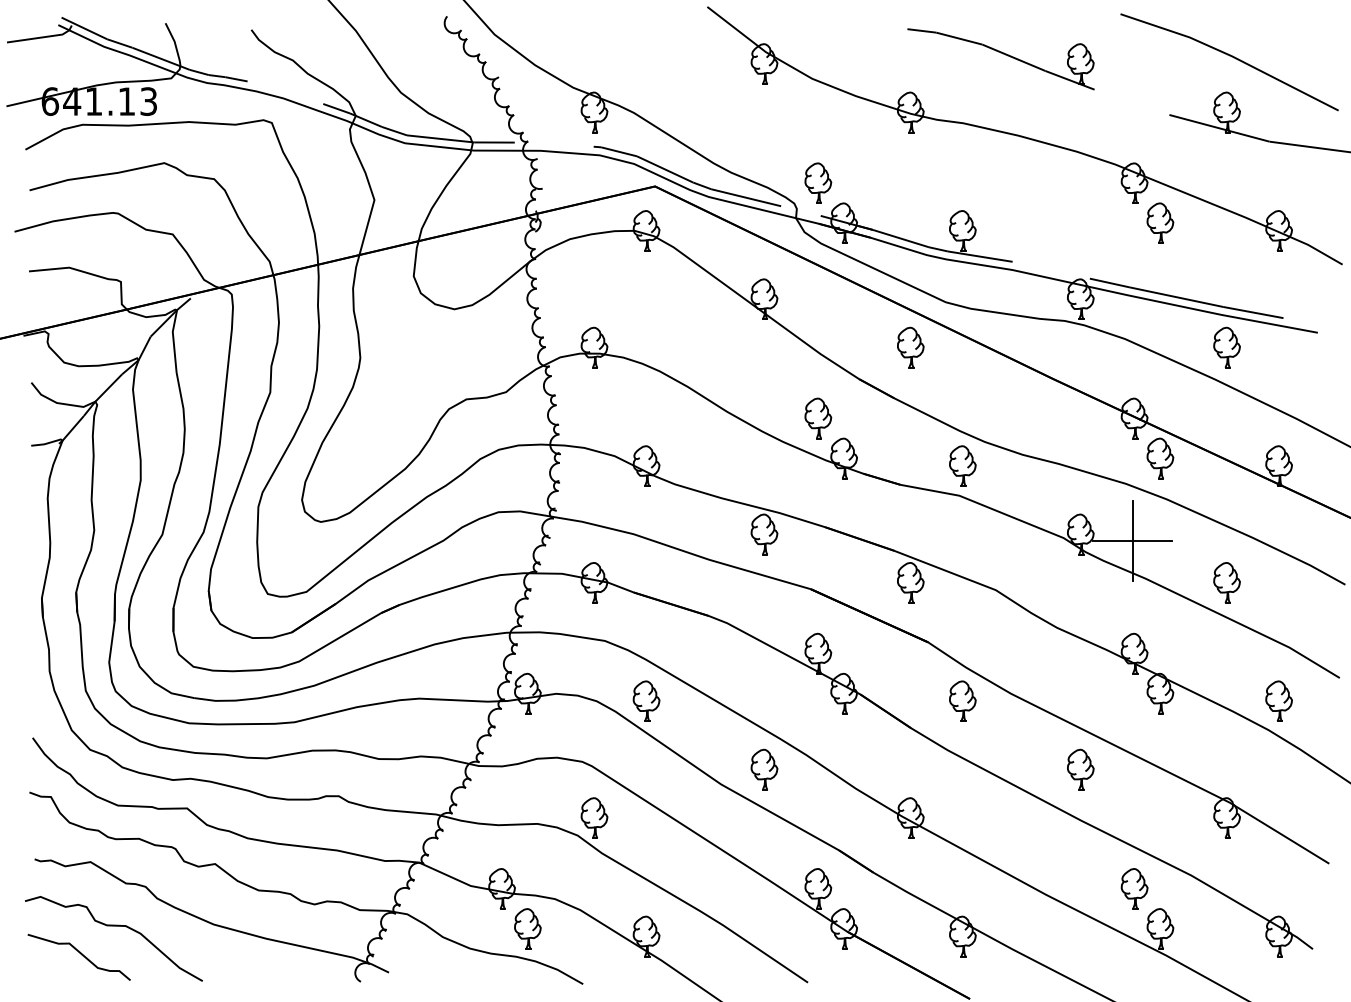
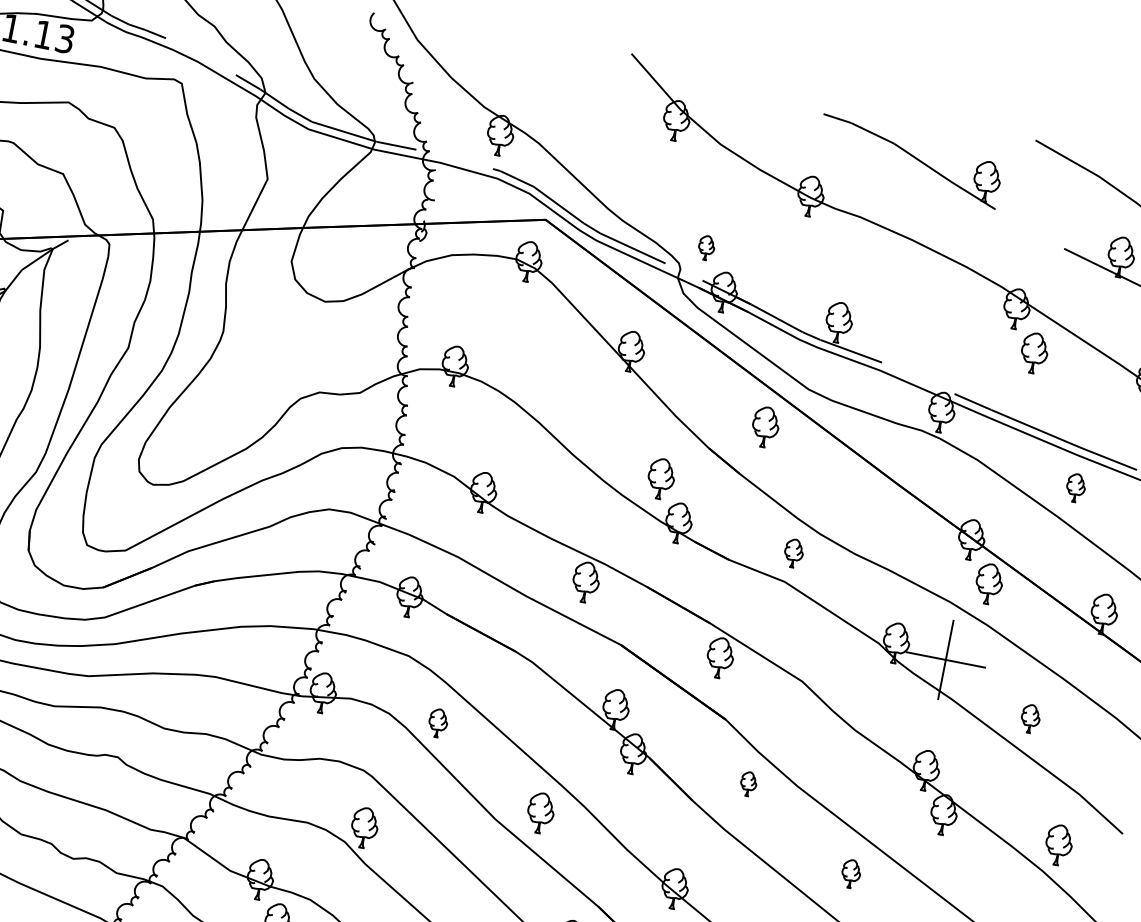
part: (818, 182) -> (706, 247), size x0.6
part: (1226, 347) -> (1075, 487), size x0.7
part: (962, 465) -> (793, 552), size x0.7
part: (1226, 582) -> (1030, 718), size x0.7
part: (646, 700) -> (438, 722), size x0.7
part: (962, 700) -> (748, 783), size x0.6
part: (1080, 769) -> (850, 873), size x0.7

